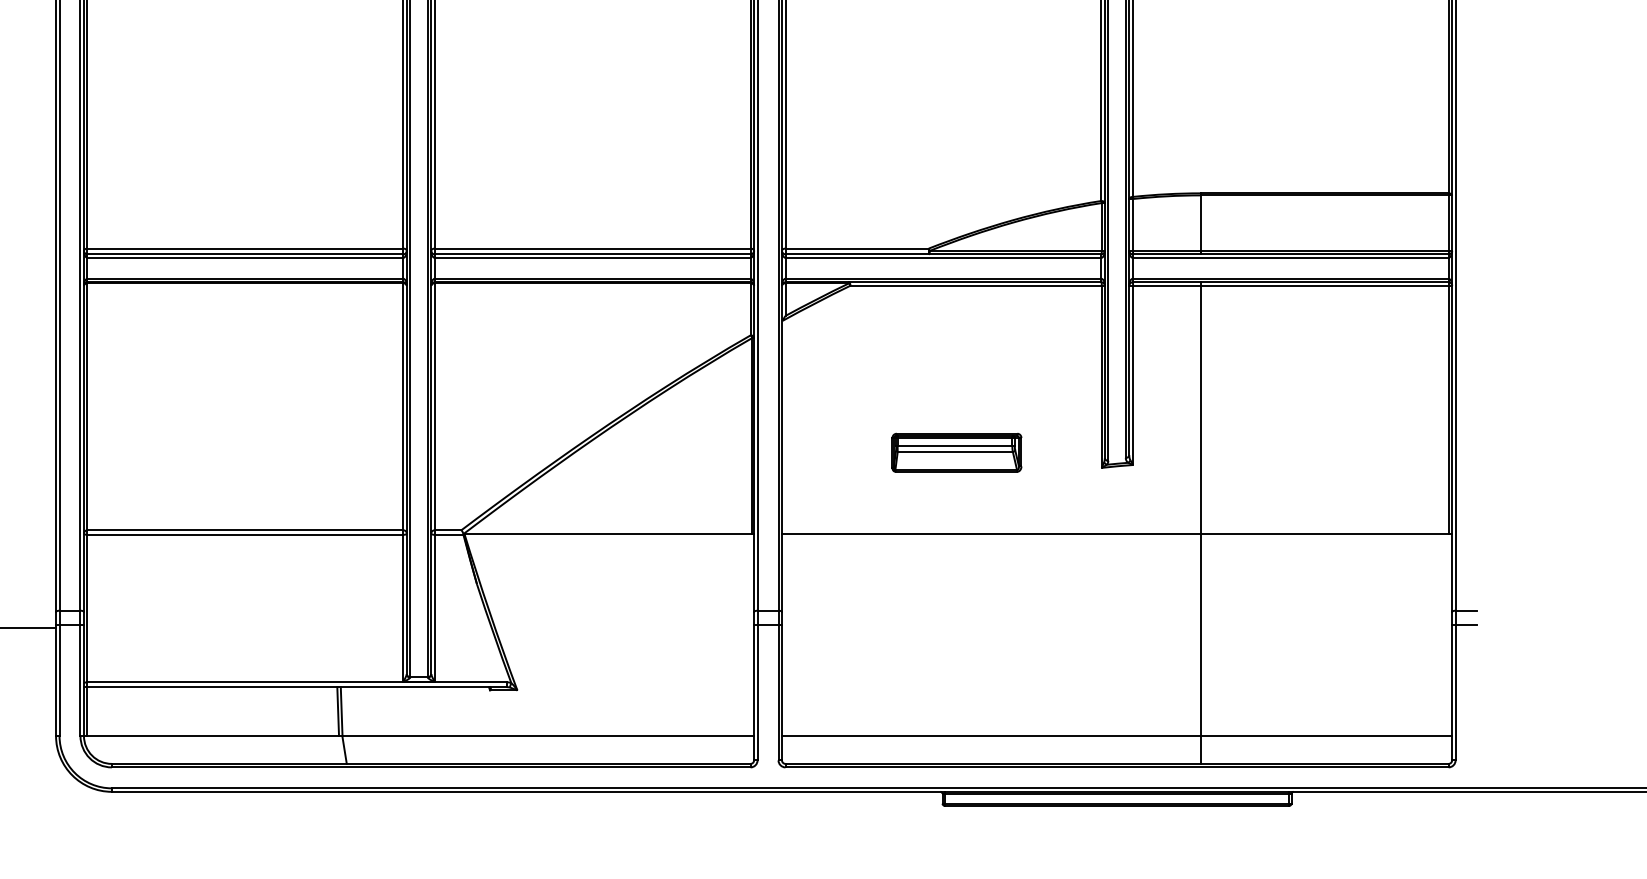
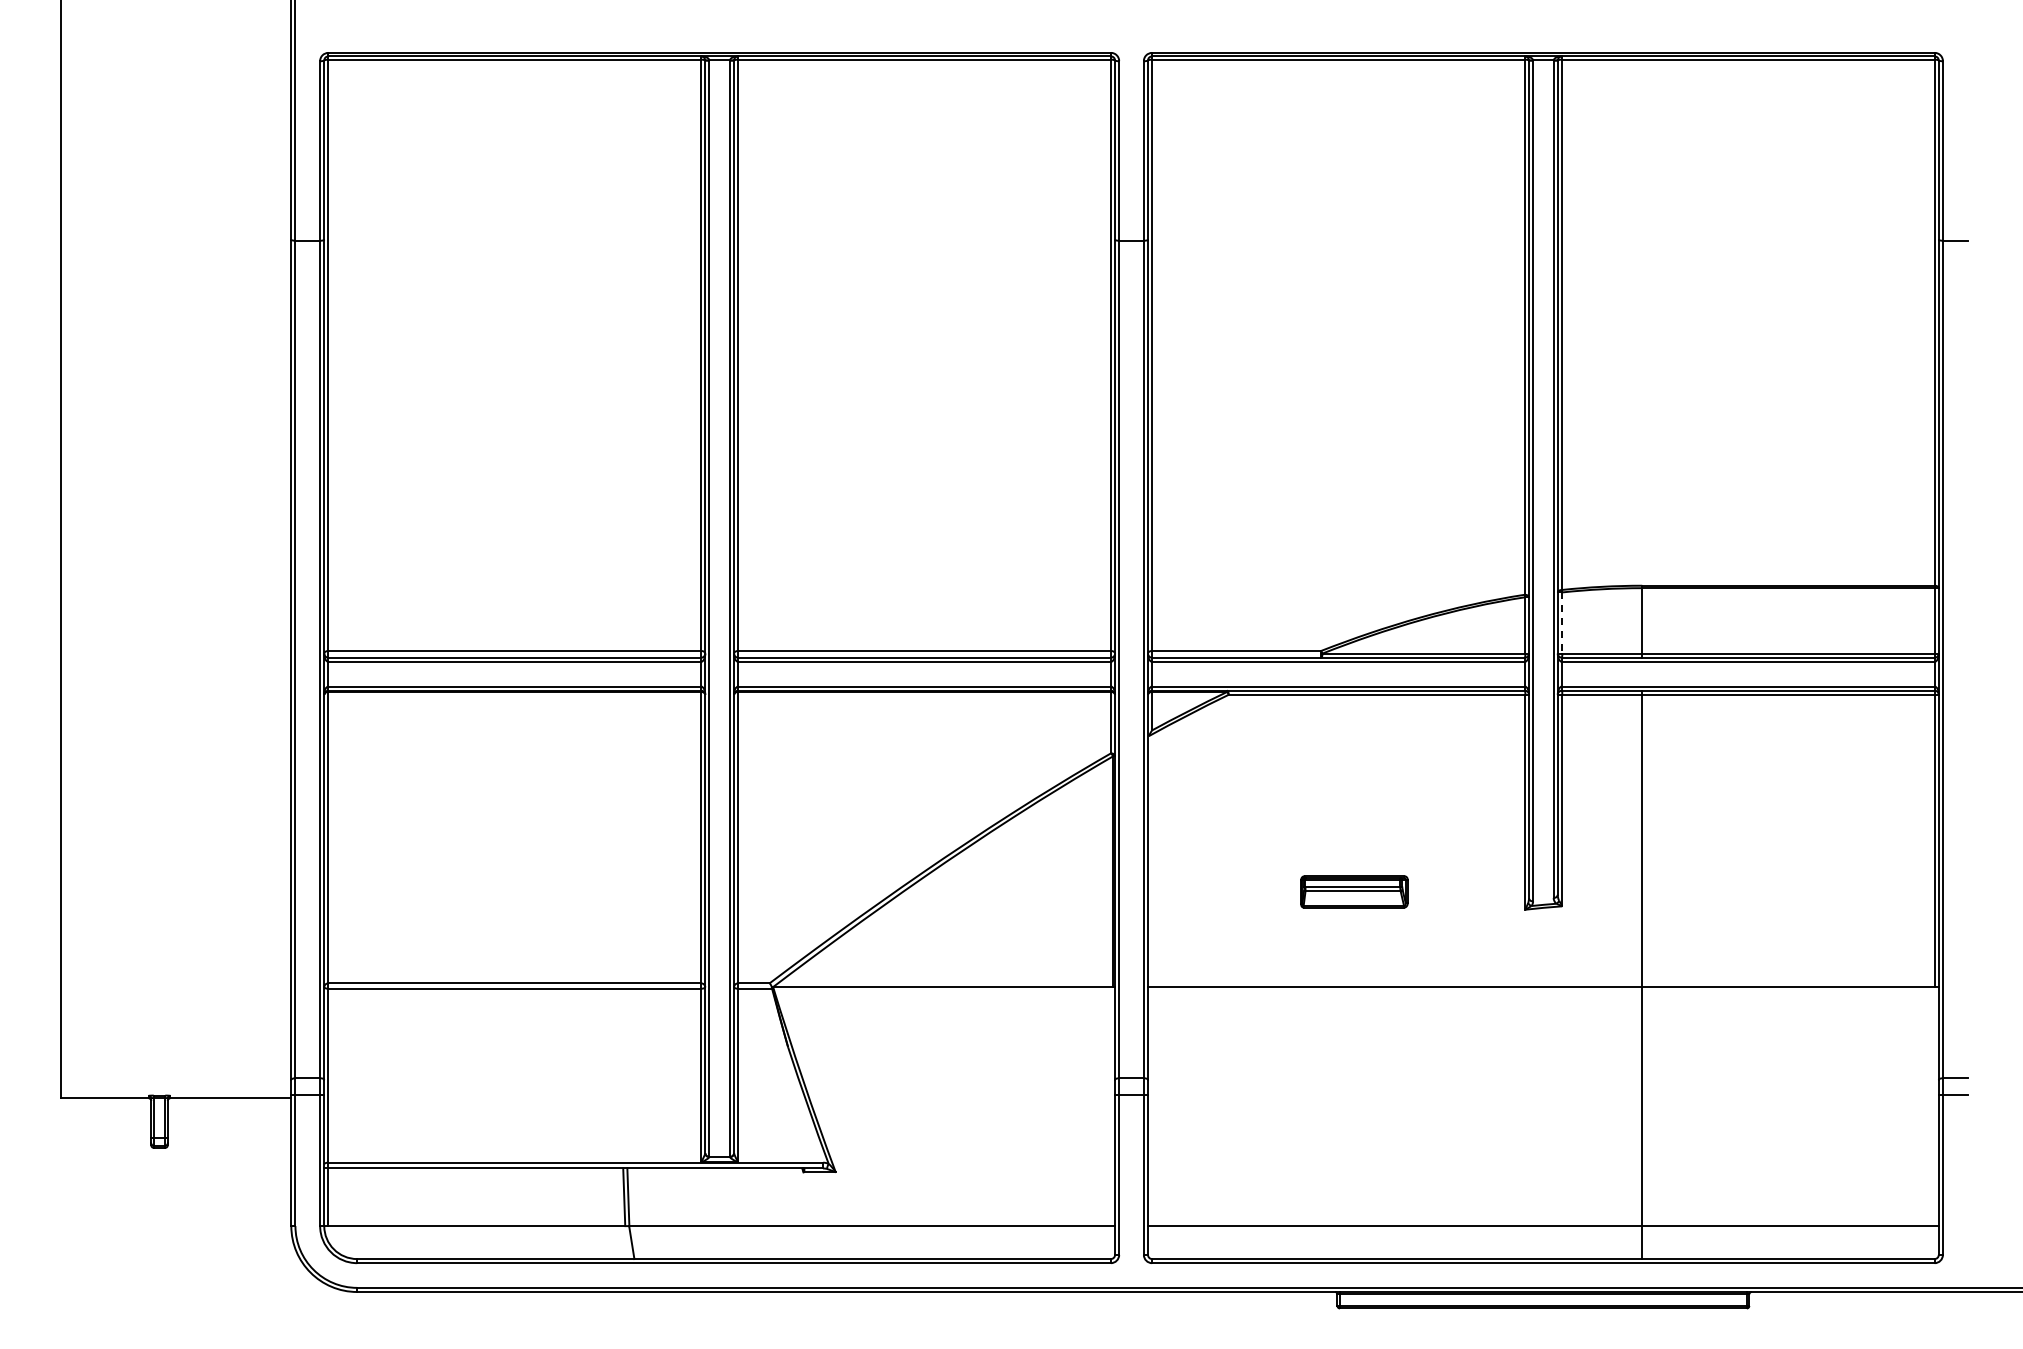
line: (1133, 225) -> (1562, 623), solid -> dashed
part: (956, 452) -> (1354, 891), size x0.7

